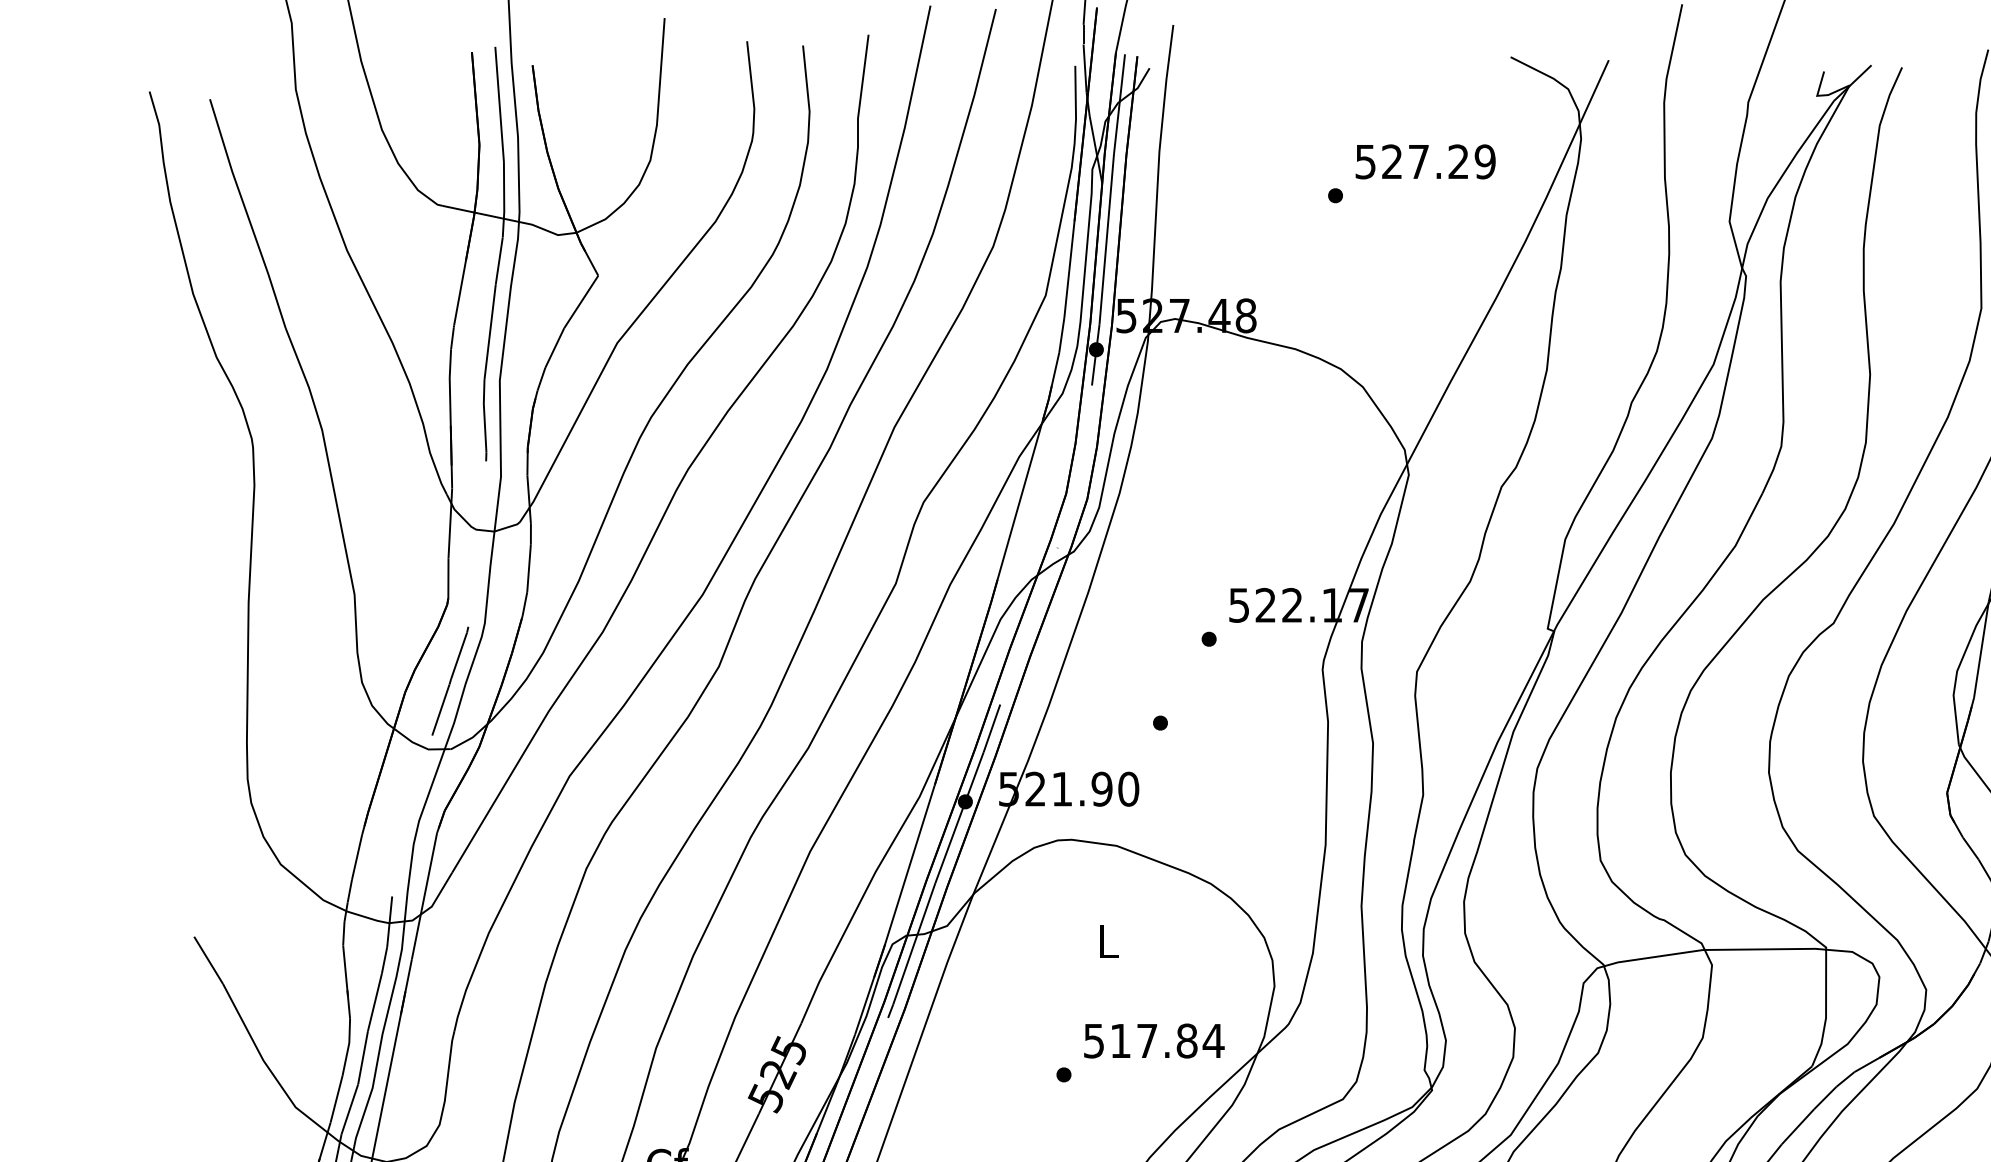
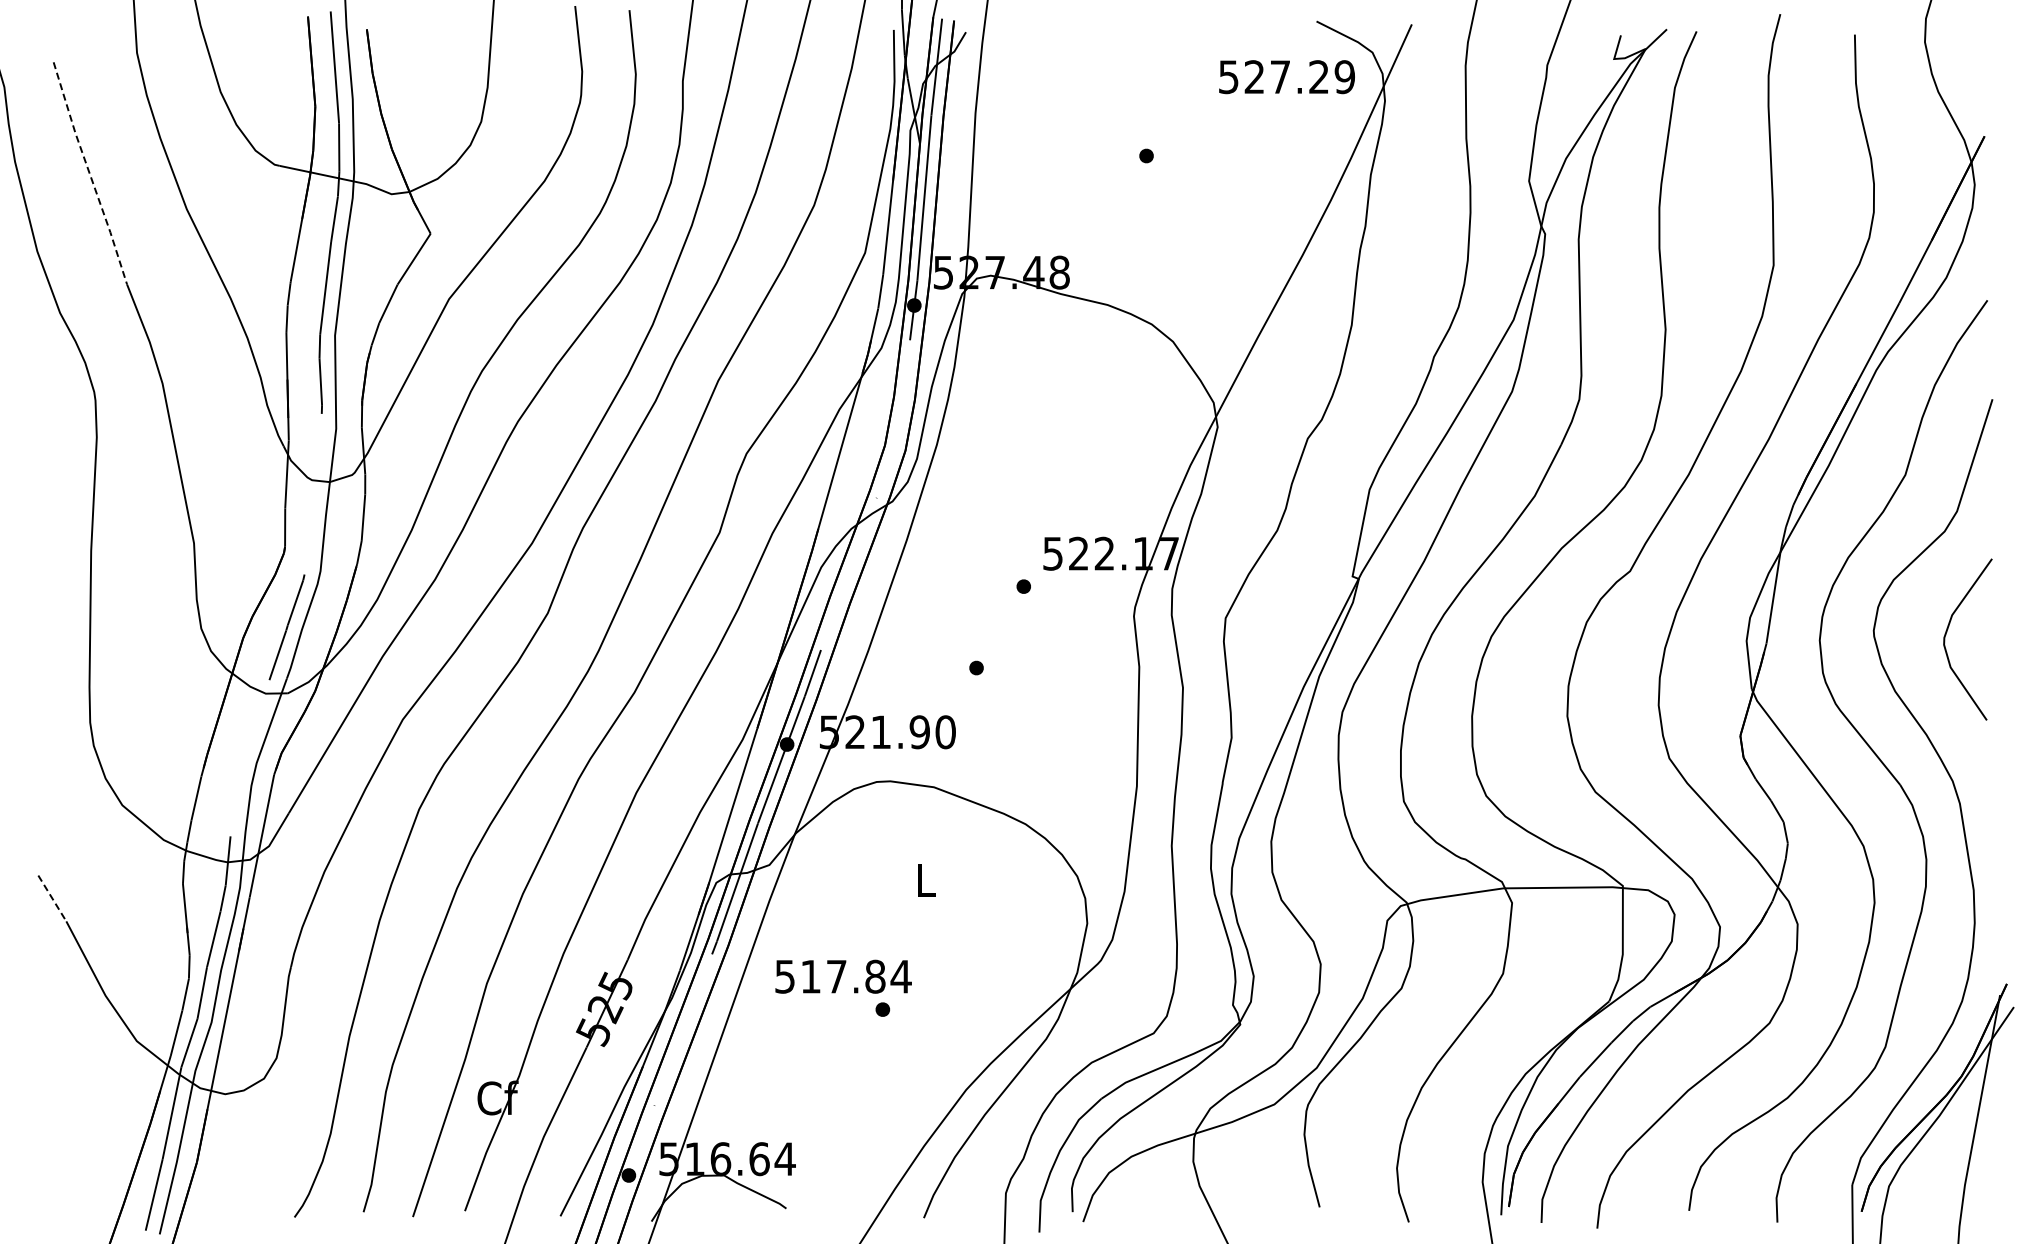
text: (1425, 162) -> (1286, 77), moved
line: (246, 214) -> (89, 174), solid -> dashed
line: (208, 960) -> (52, 898), solid -> dashed
text: (1154, 1040) -> (843, 976), moved

